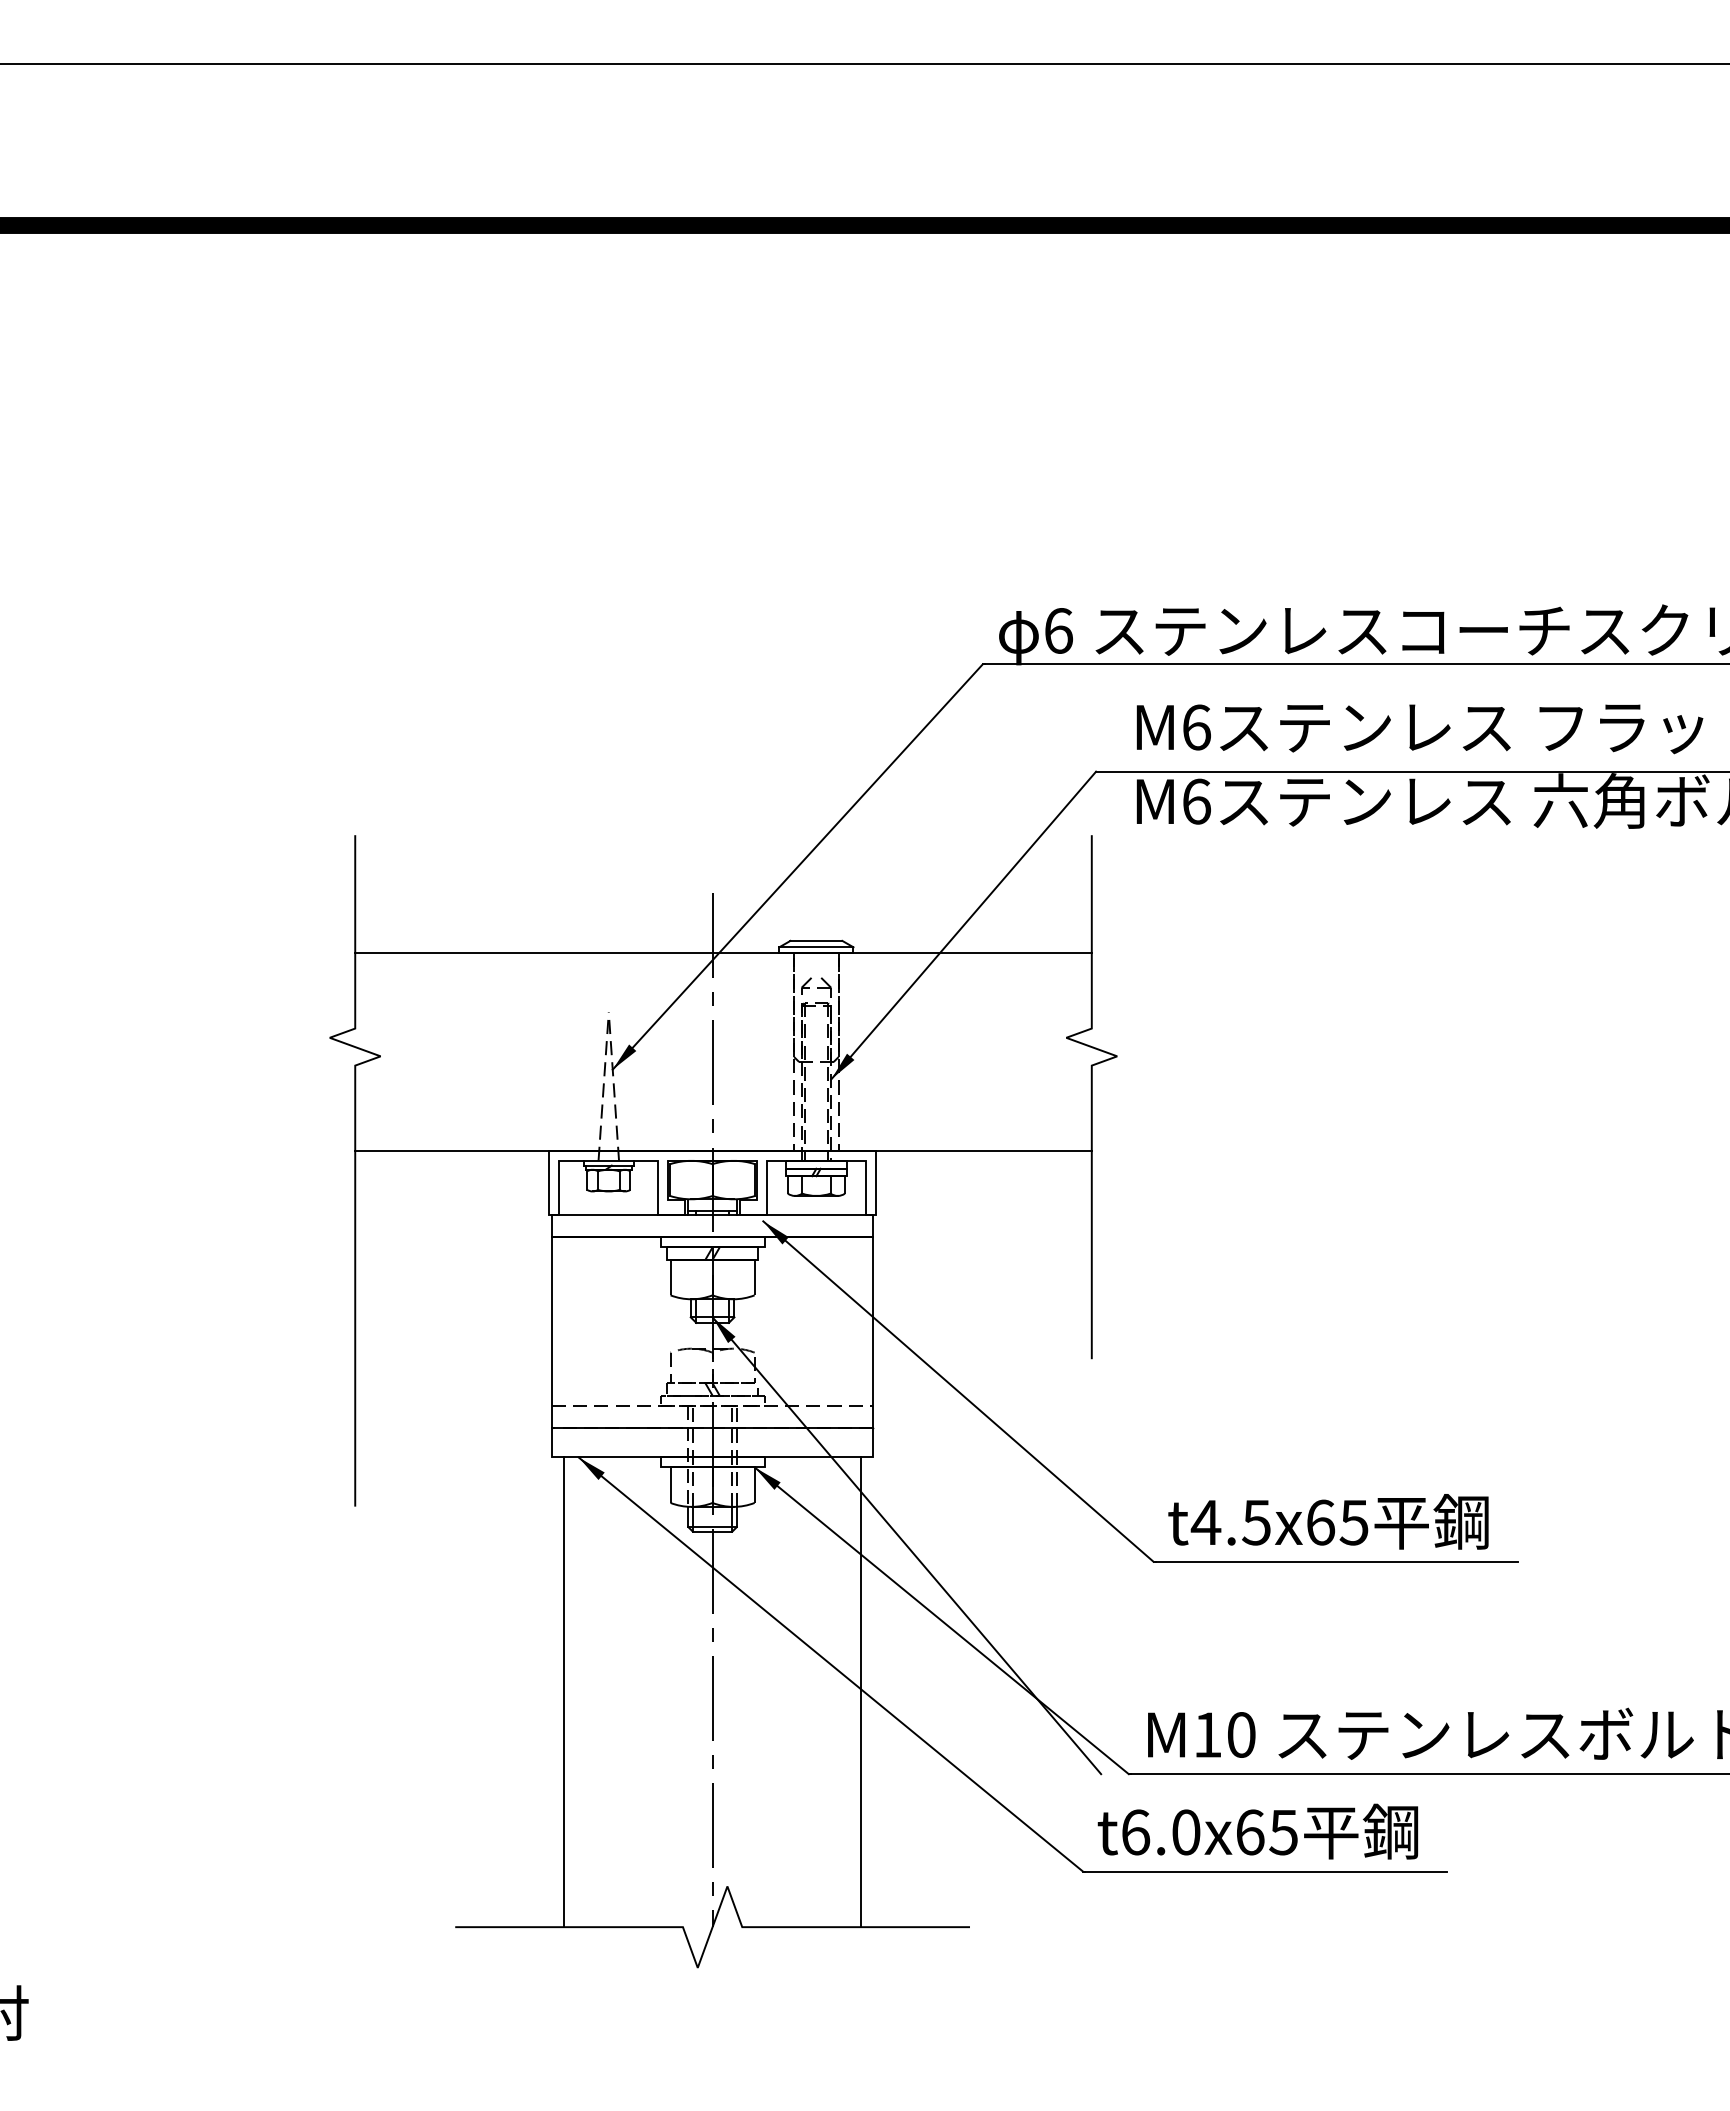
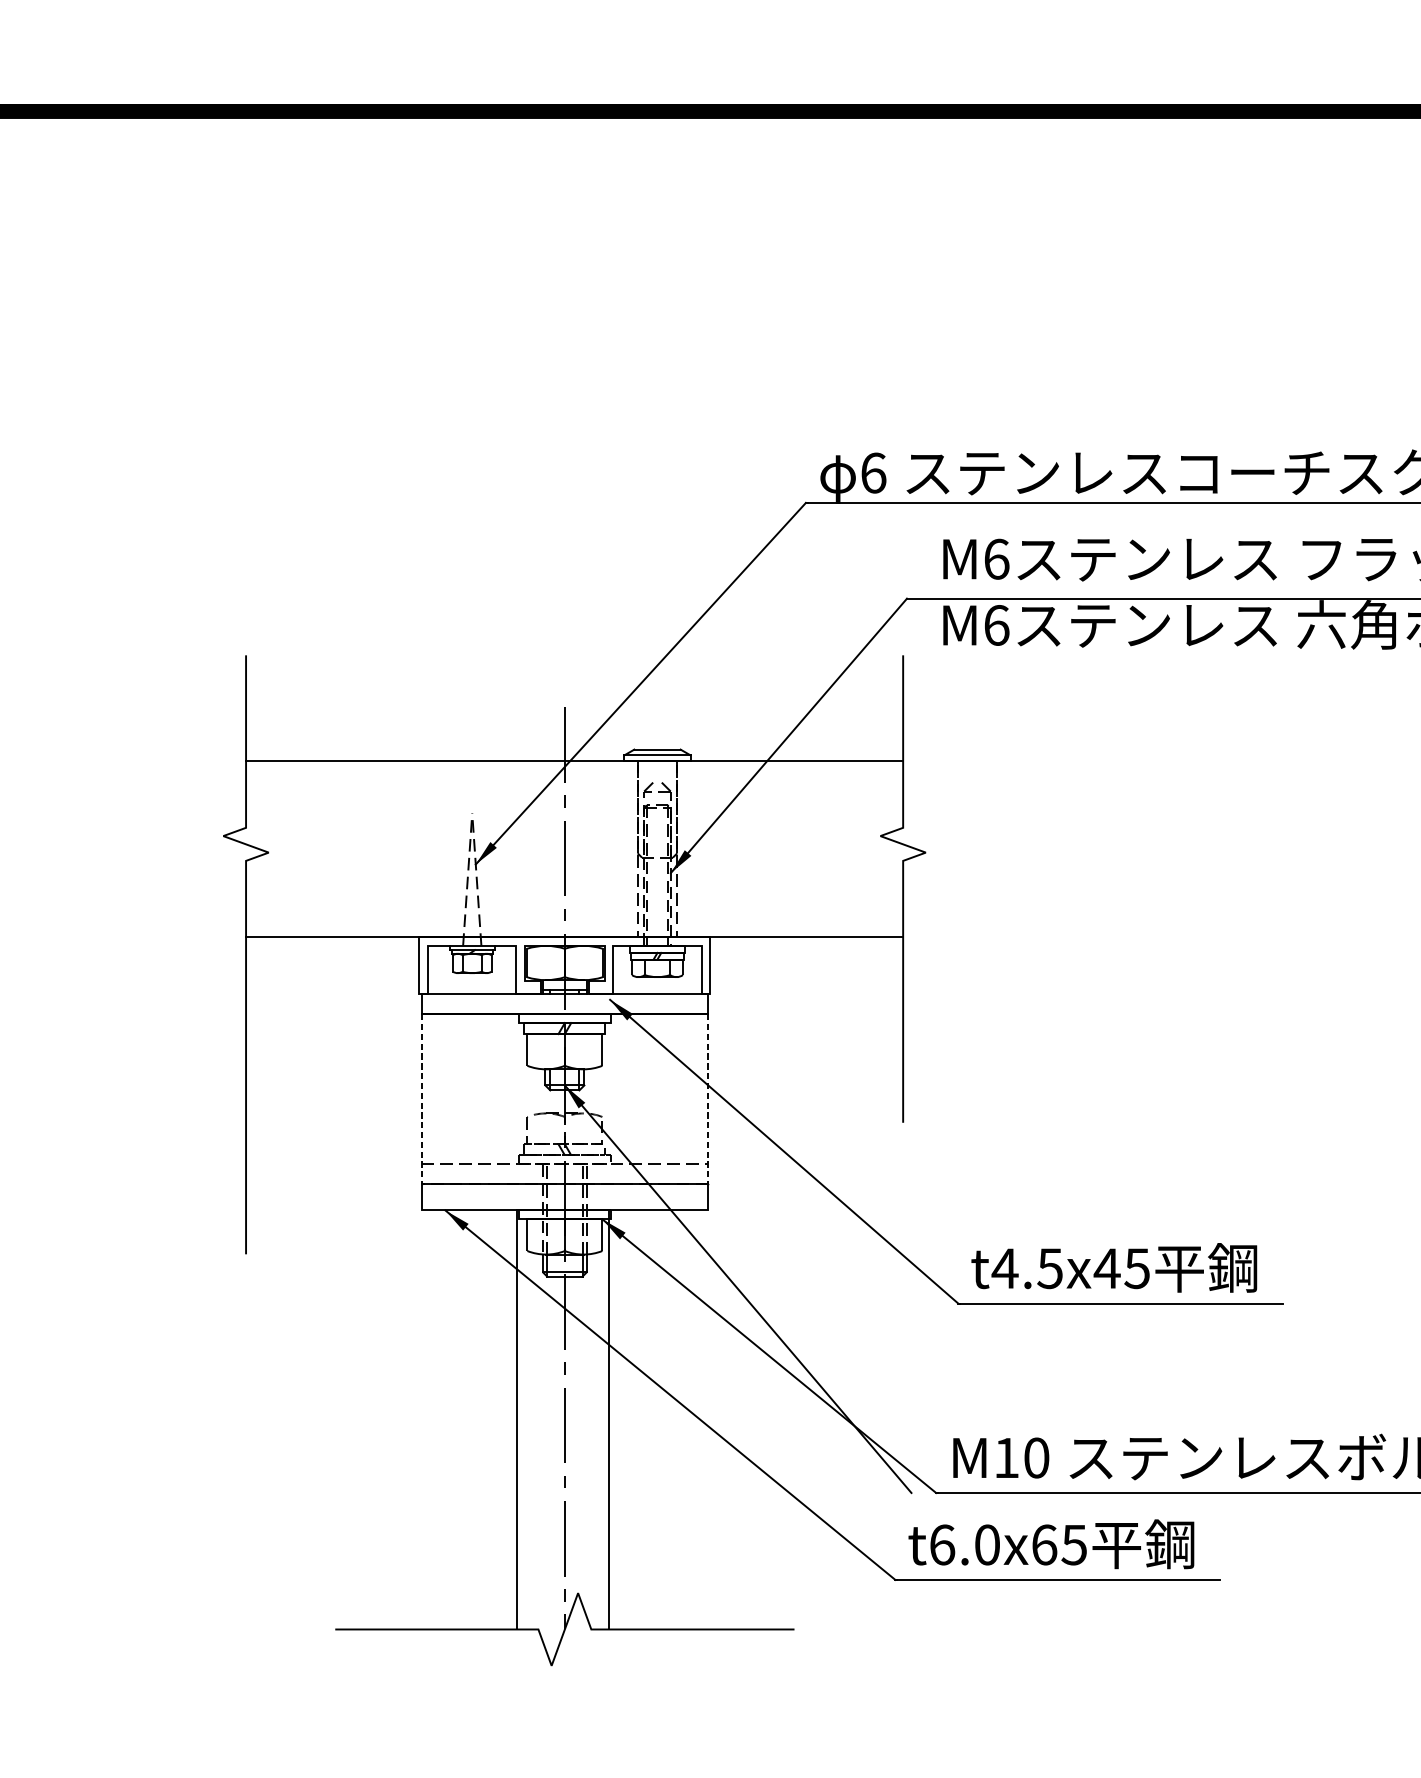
line: (551, 1333) -> (421, 1099), solid -> dashed
line: (873, 1333) -> (708, 1099), solid -> dashed
text: (1320, 1522) -> (1107, 1268), t4.5x65 -> t4.5x45
line: (564, 1692) -> (517, 1420), moved
line: (860, 1692) -> (608, 1420), moved

